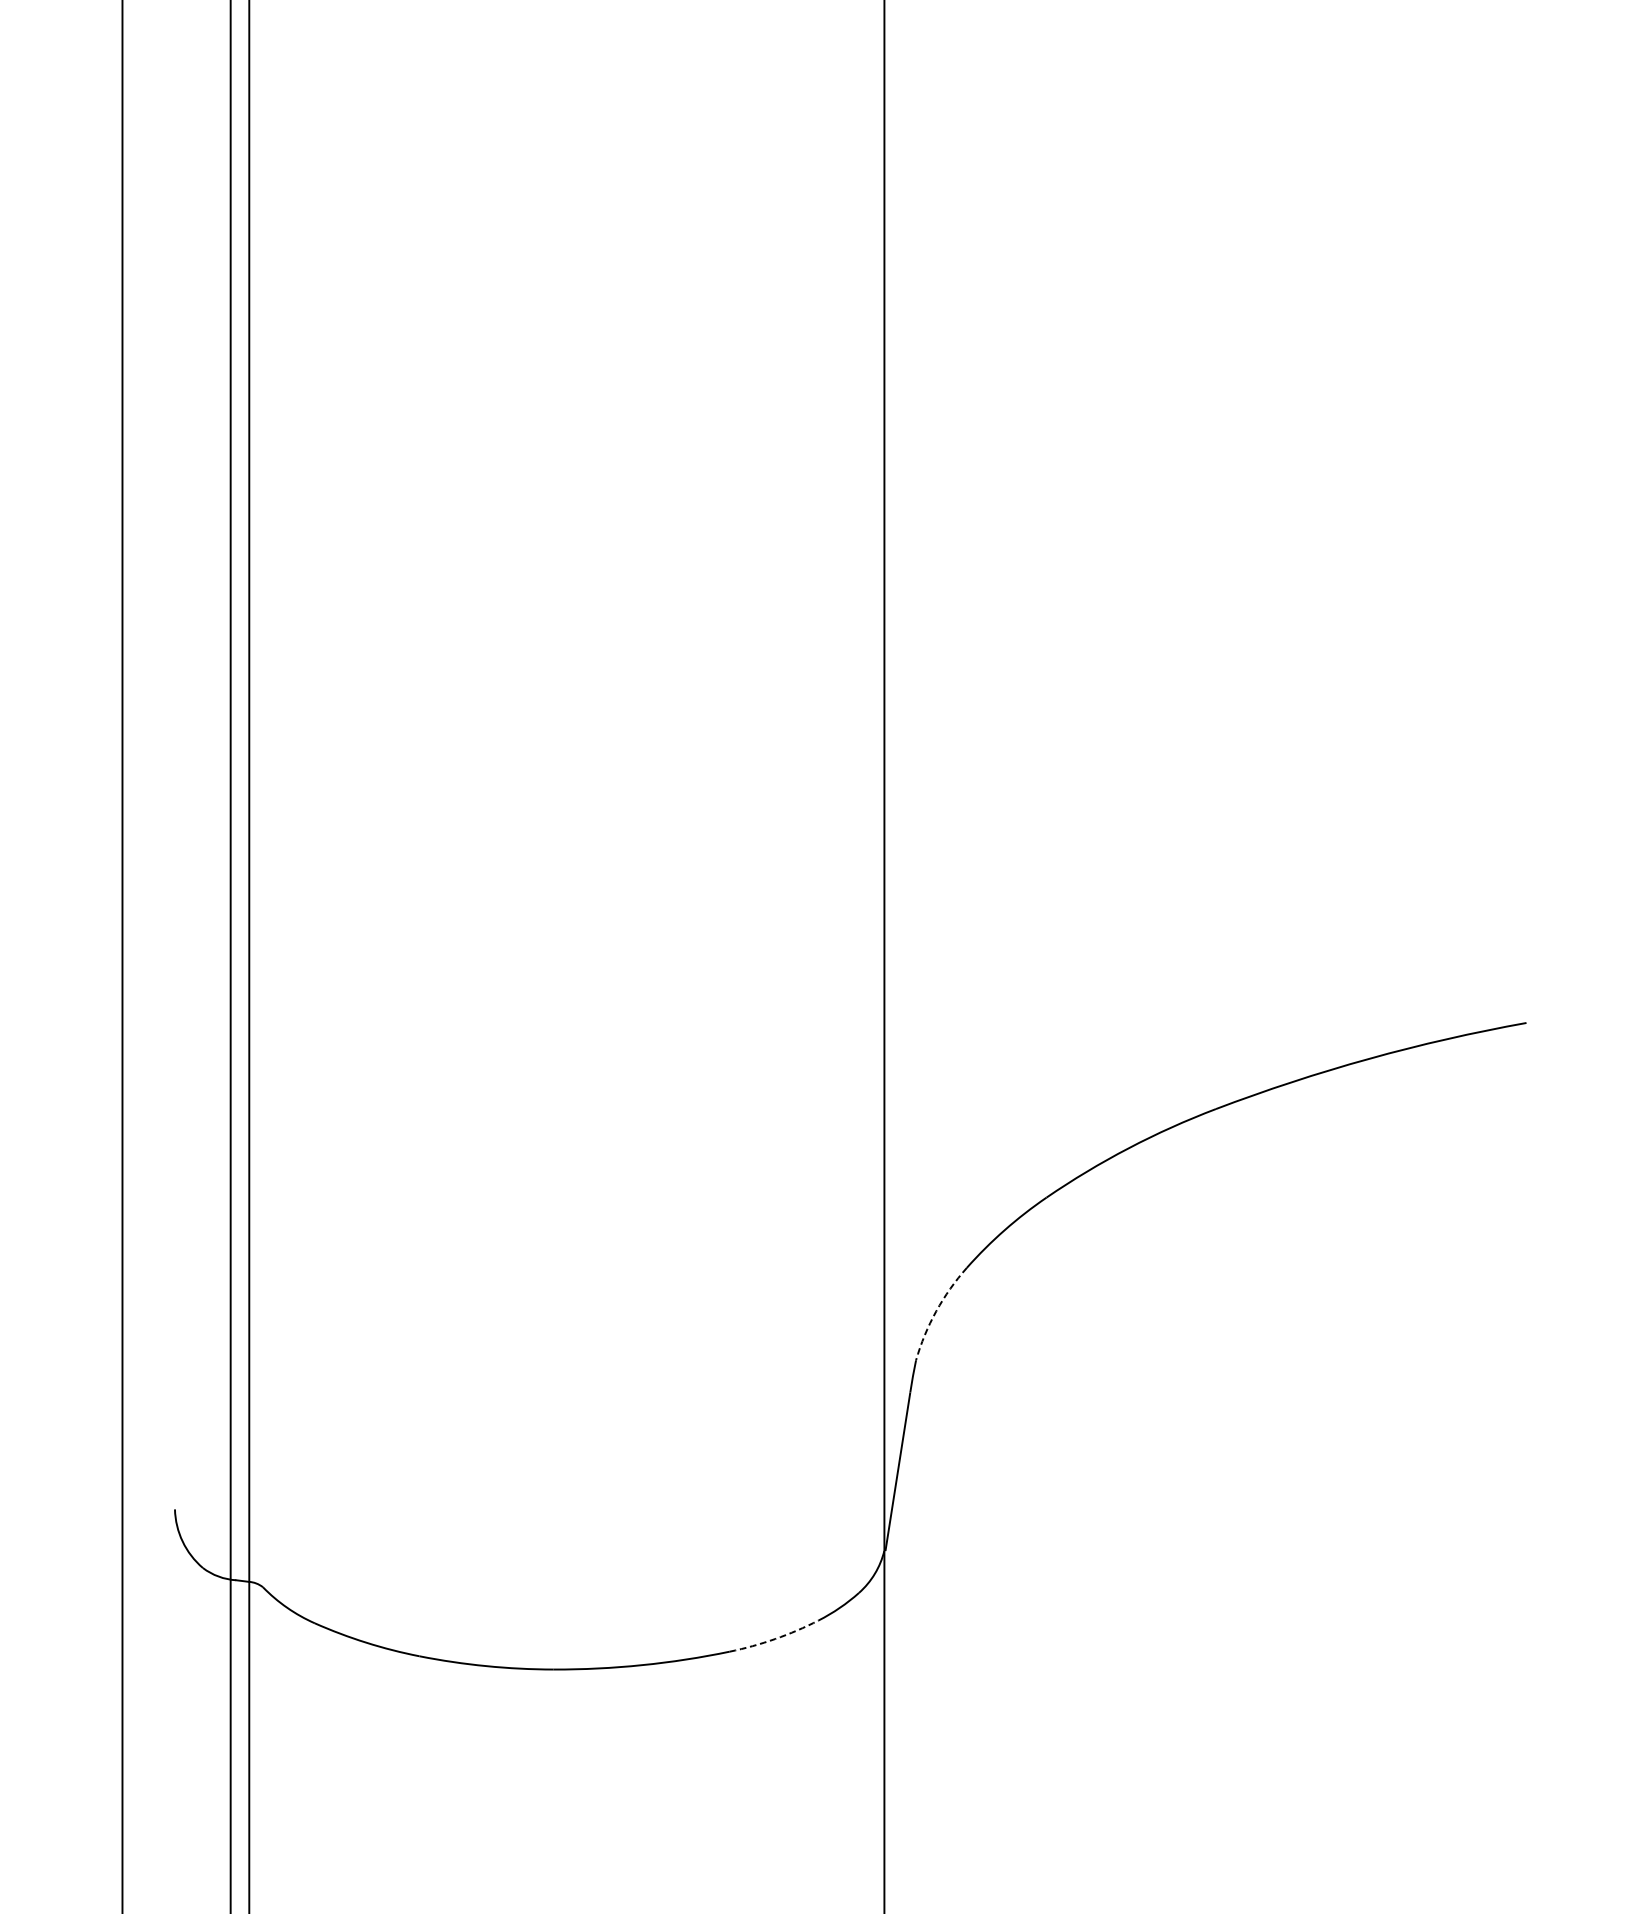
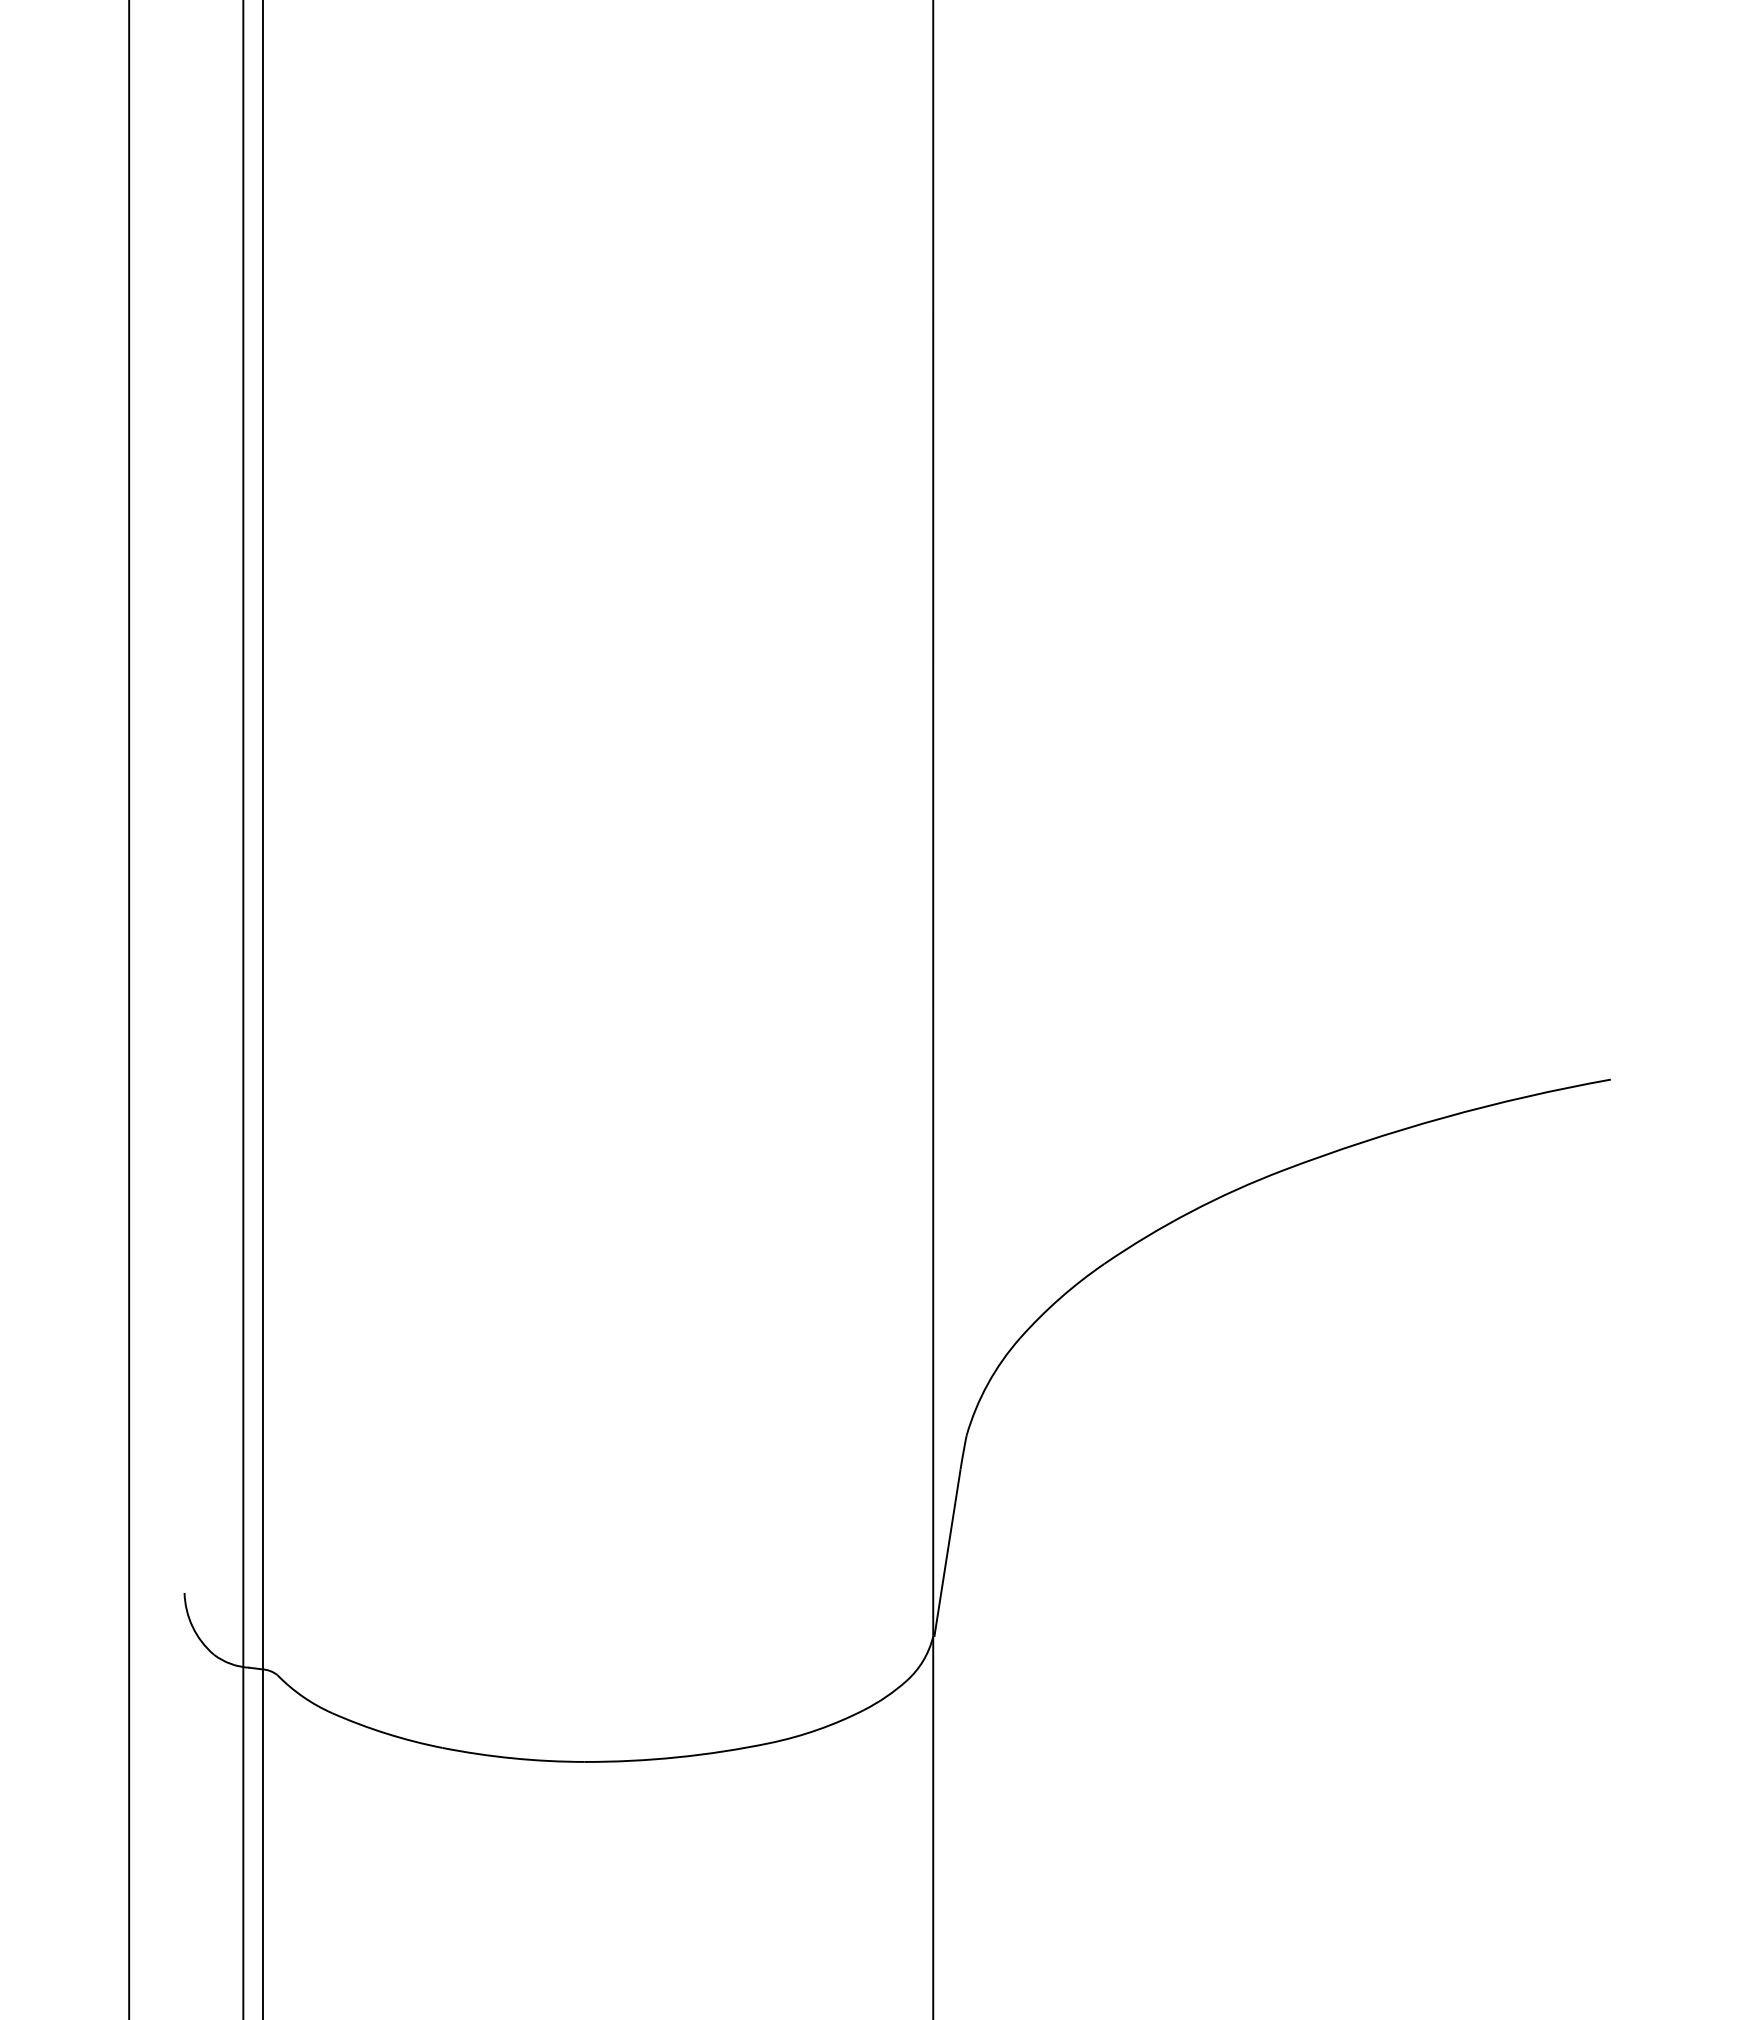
arc: (936, 1310) -> (988, 1383), dashed -> solid
arc: (775, 1638) -> (818, 1729), dashed -> solid

